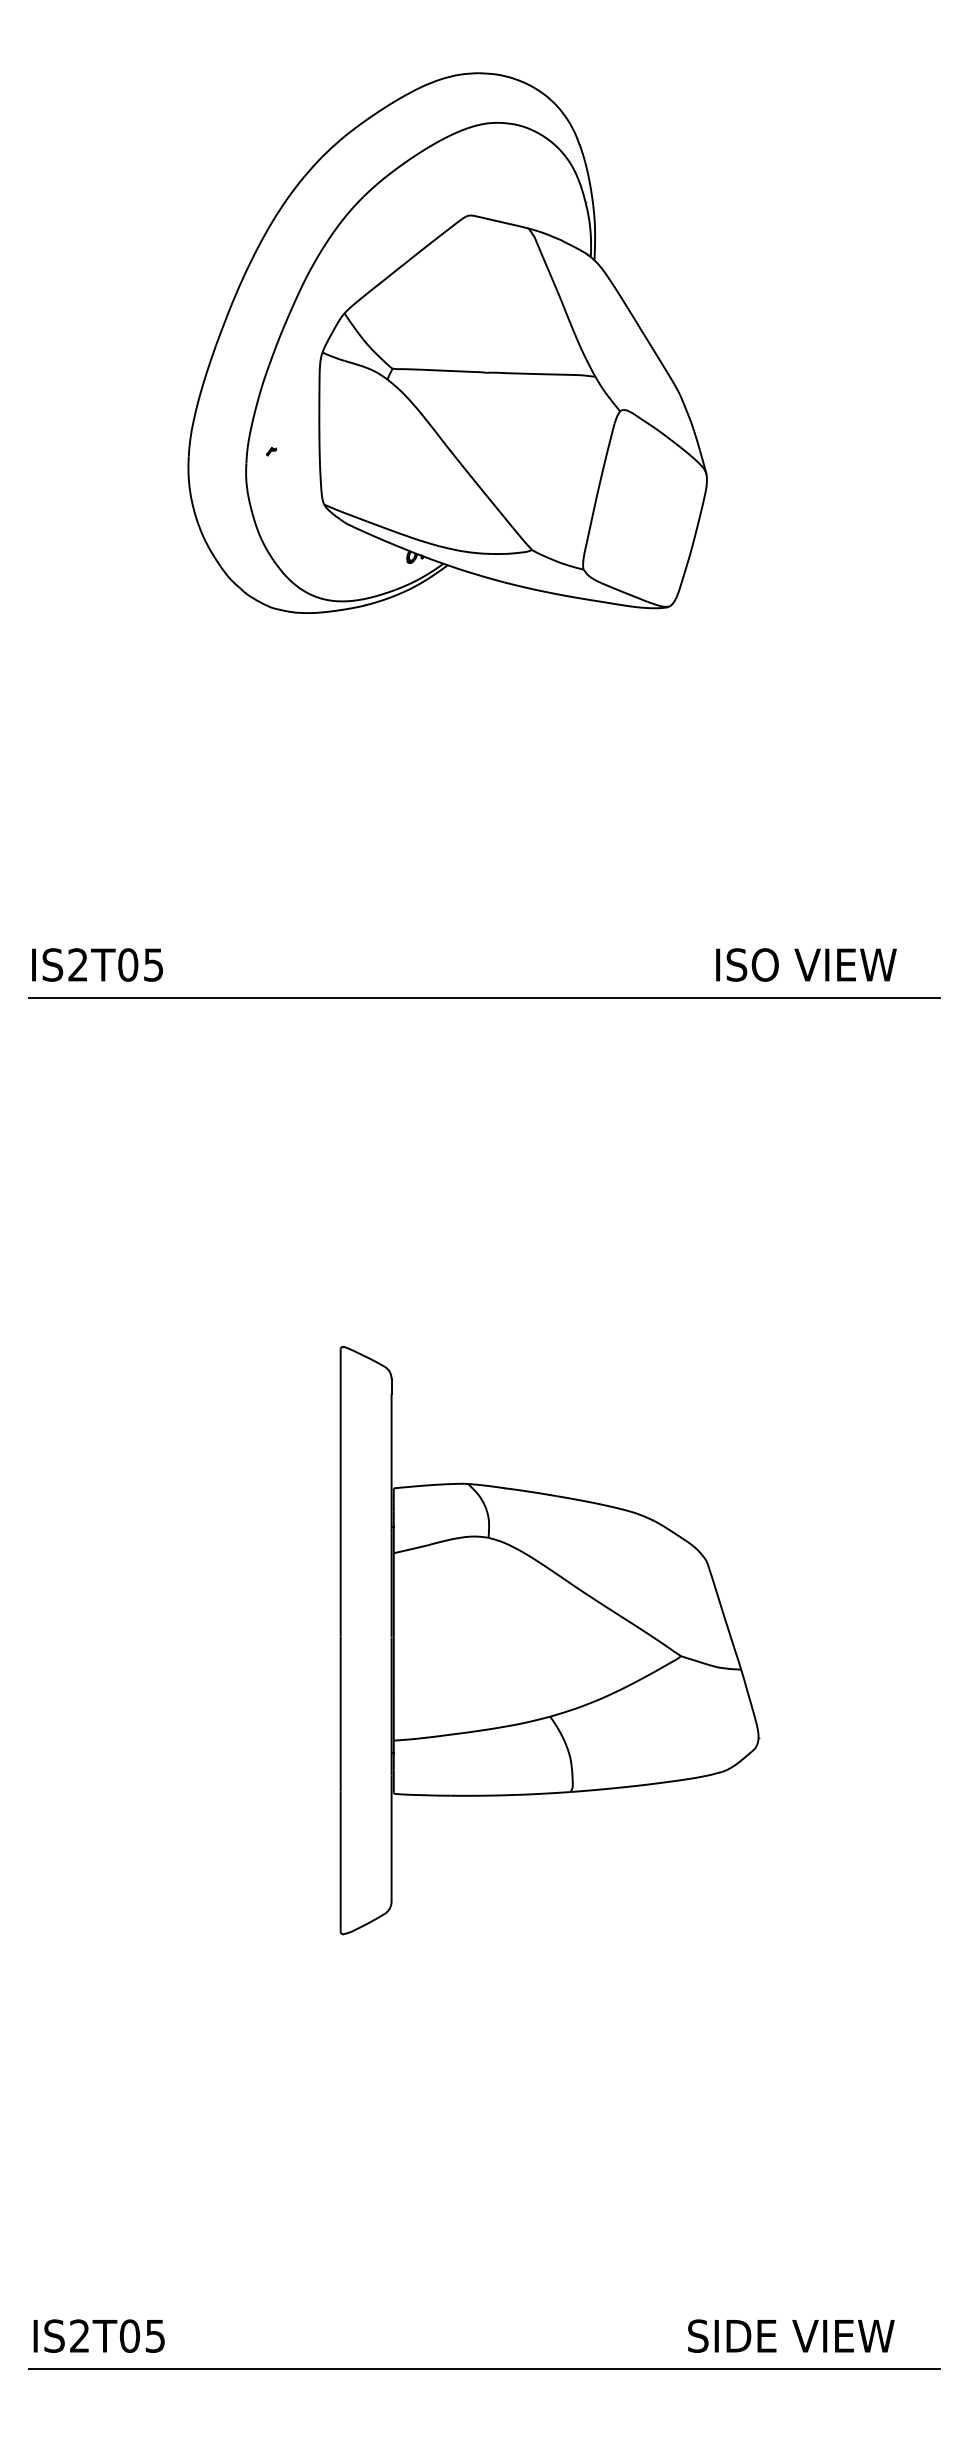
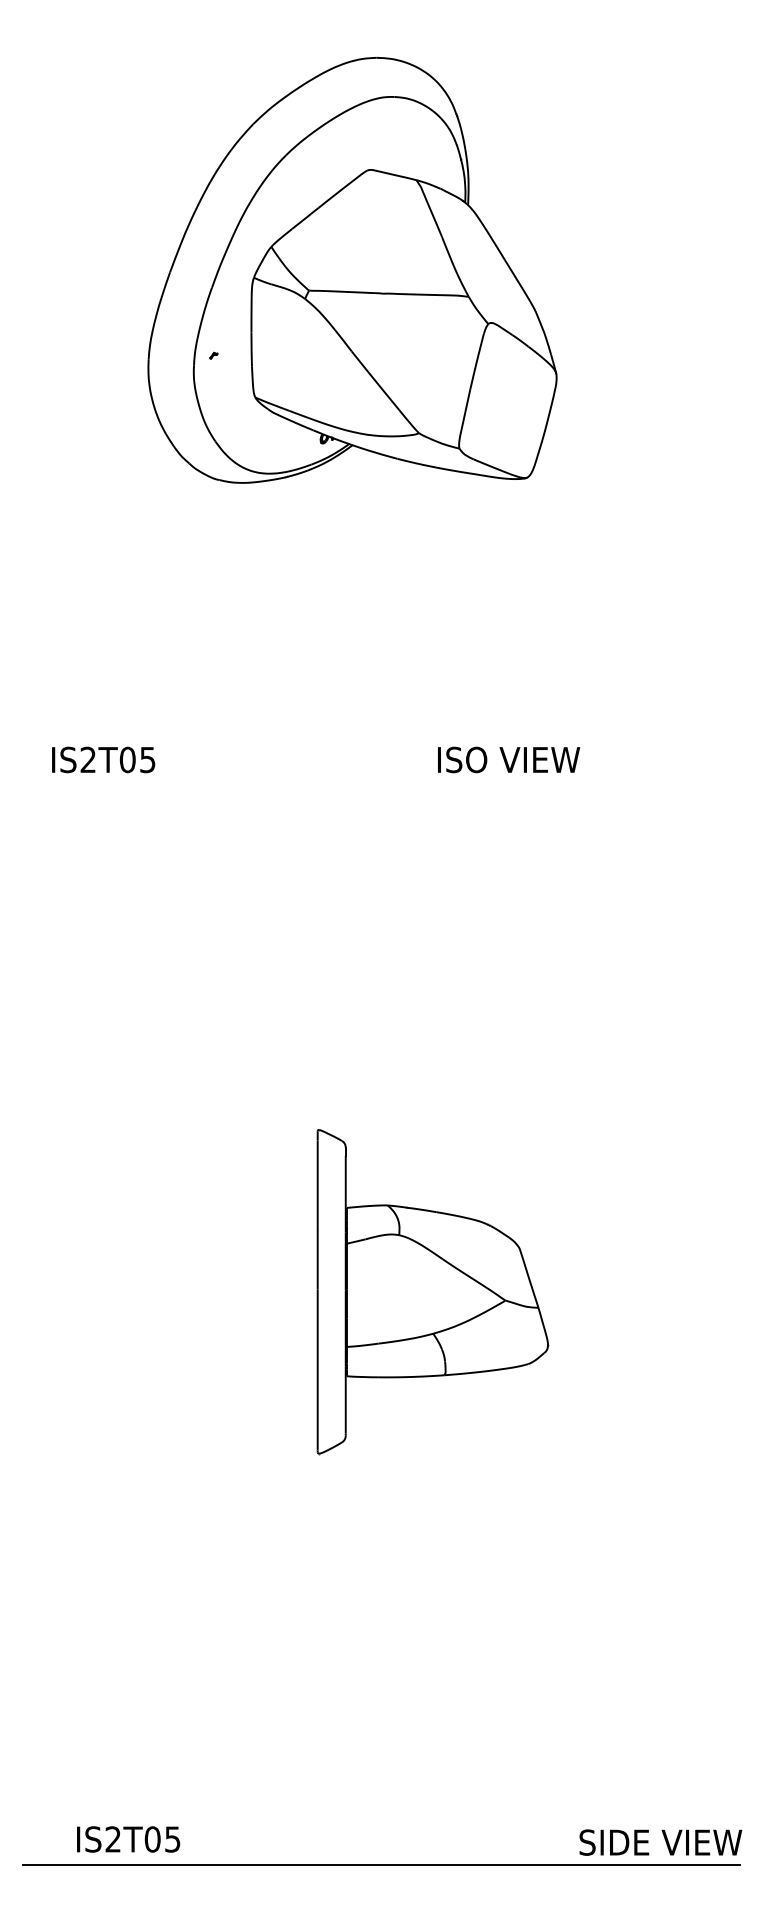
text: (97, 964) -> (103, 759), moved
text: (806, 964) -> (509, 759), moved
line: (484, 997) -> (381, 785), removed
part: (549, 1640) -> (432, 1291), size x0.7
text: (98, 2335) -> (127, 1838), moved
text: (791, 2335) -> (660, 1842), moved

